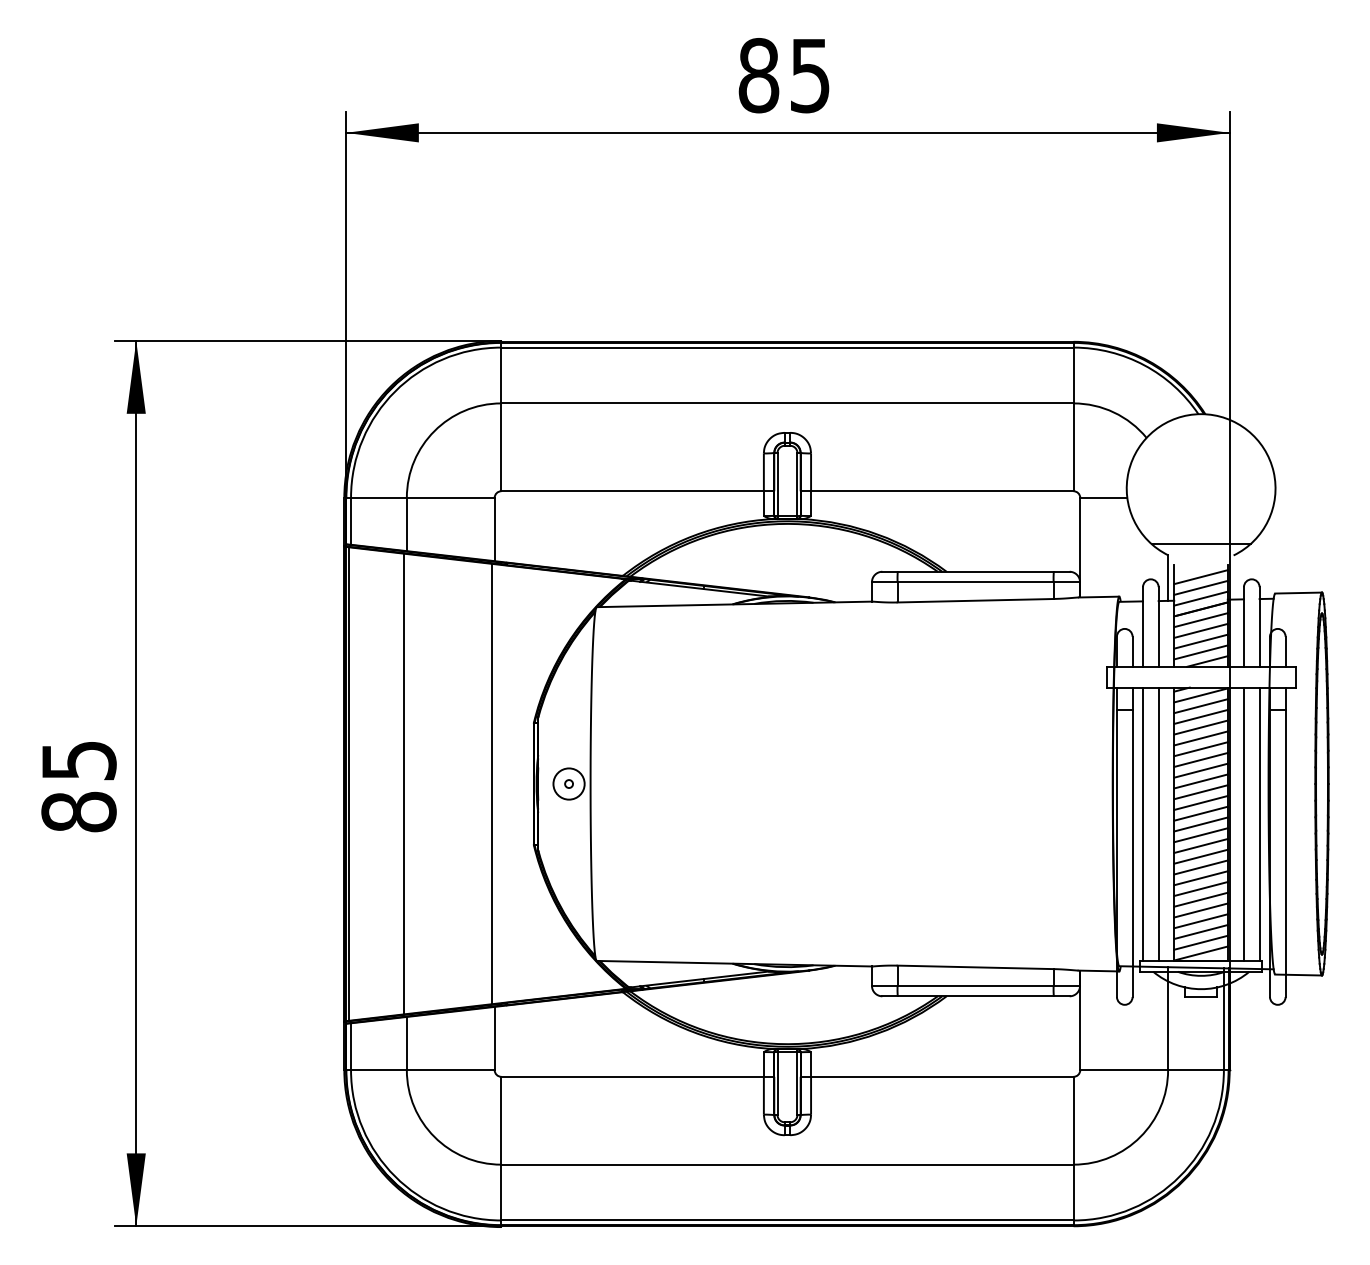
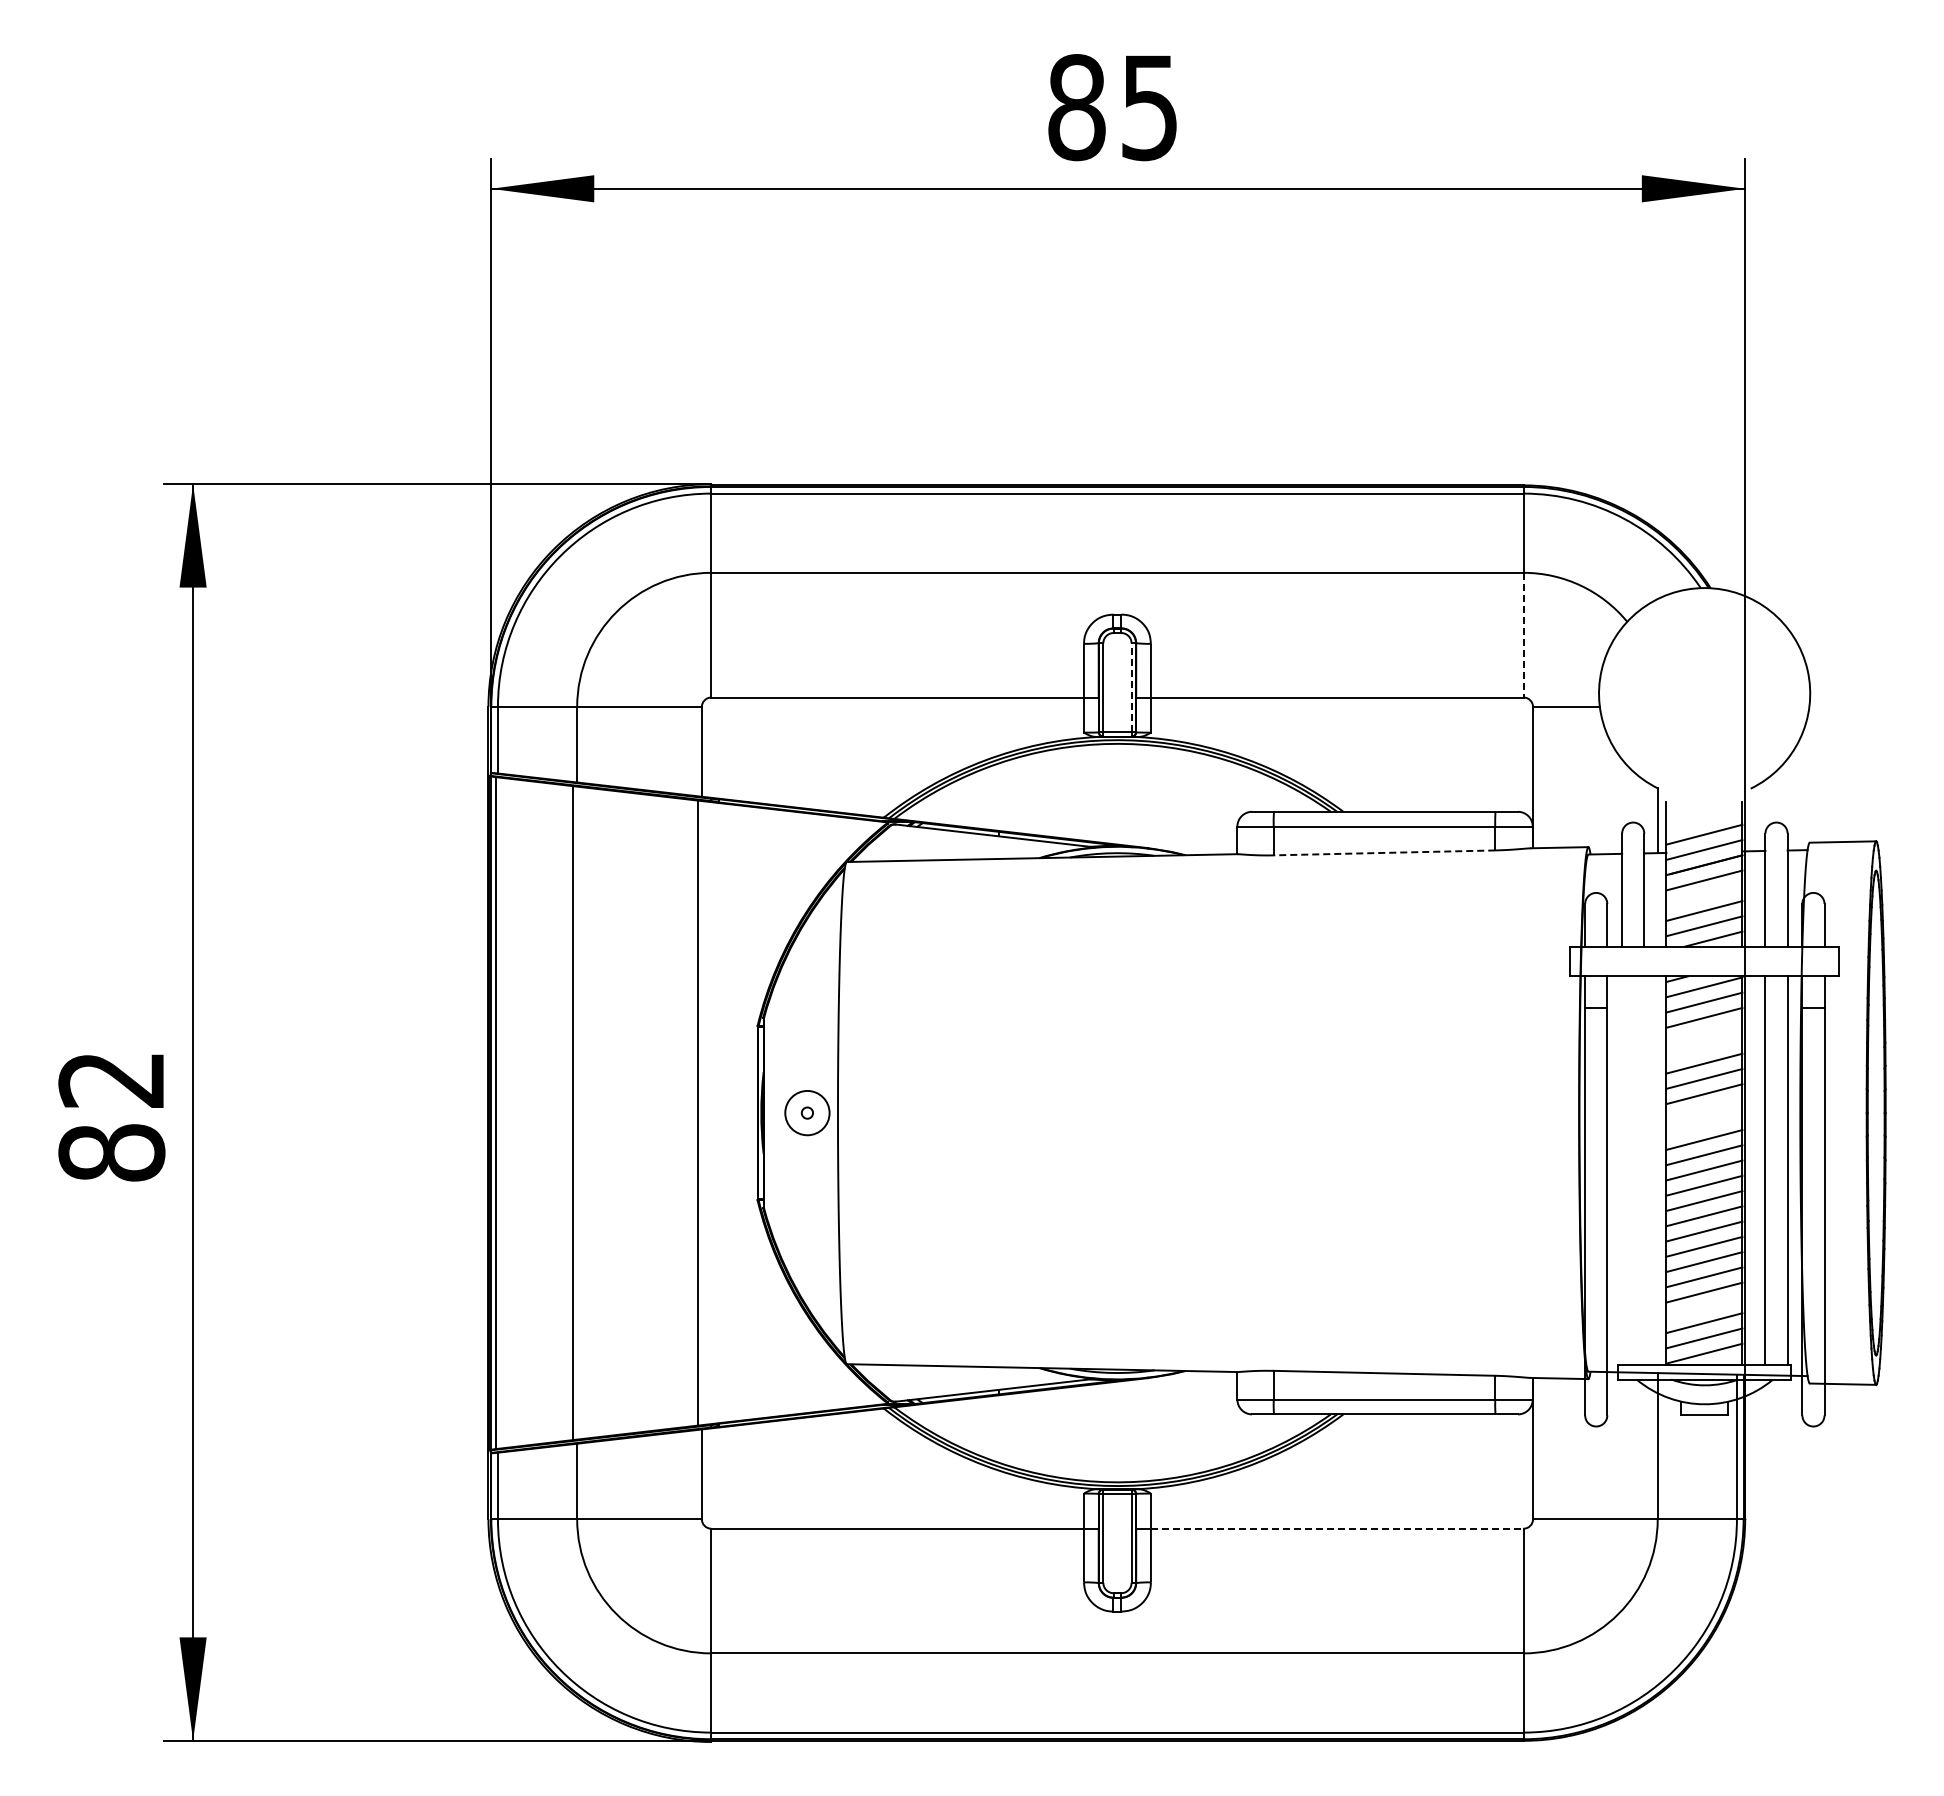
line: (1073, 447) -> (1523, 635), solid -> dashed
line: (797, 484) -> (1131, 687), solid -> dashed
line: (1201, 544) -> (1704, 772), removed
line: (1201, 577) -> (1704, 819), removed
line: (975, 600) -> (1384, 852), solid -> dashed
line: (1201, 630) -> (1704, 895), removed
line: (1201, 727) -> (1704, 1032), removed
line: (1201, 738) -> (1704, 1048), removed
text: (78, 761) -> (111, 1080), 85 -> 82
line: (1201, 781) -> (1704, 1109), removed
line: (1201, 792) -> (1704, 1124), removed
line: (1143, 824) -> (1622, 1170), removed
line: (1158, 824) -> (1644, 1170), removed
line: (1201, 920) -> (1704, 1307), removed
line: (942, 1076) -> (1337, 1528), solid -> dashed

